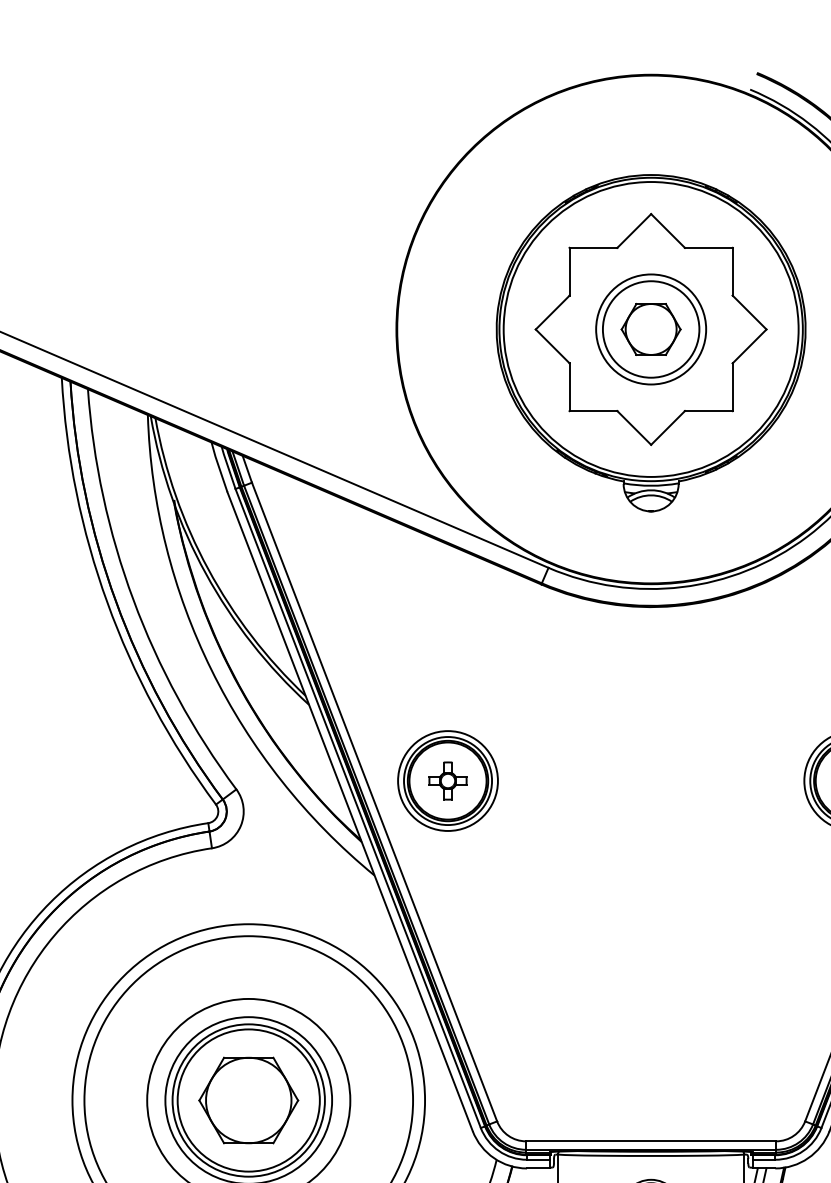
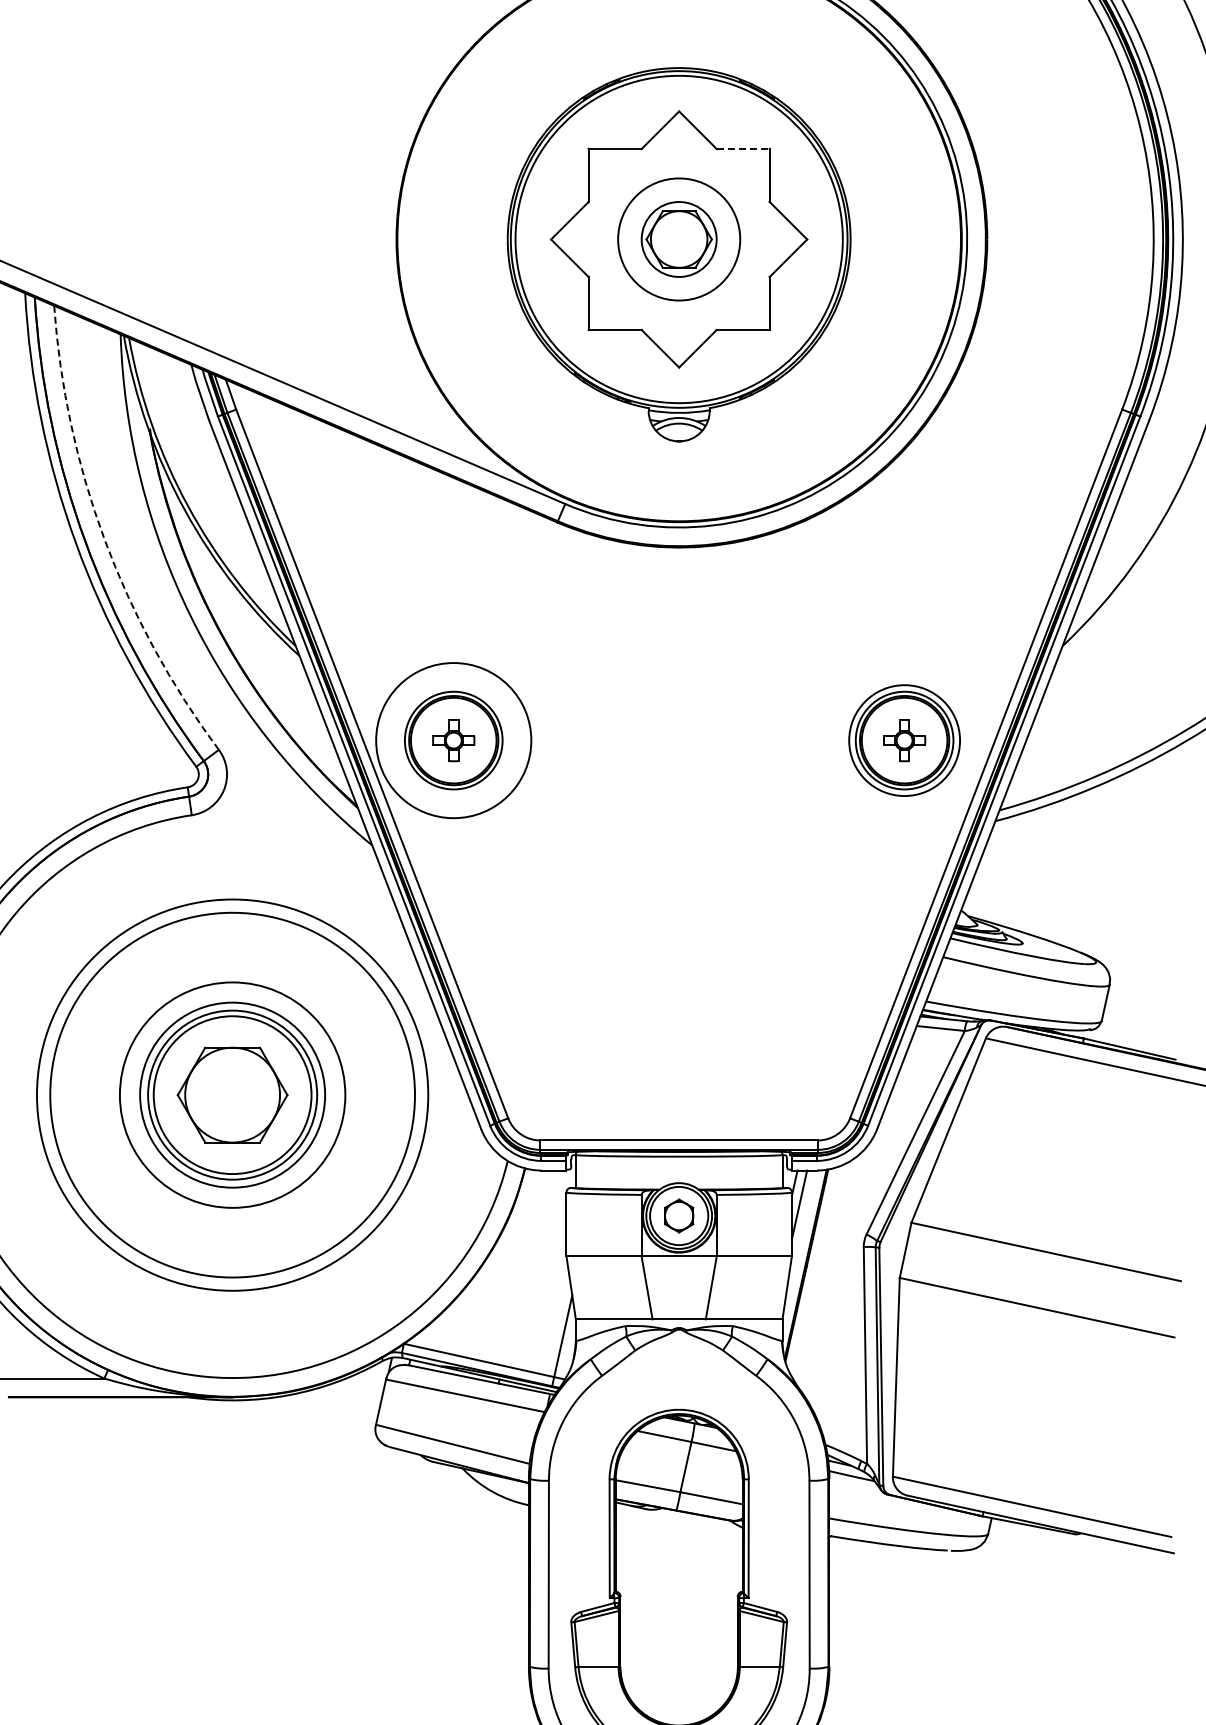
line: (709, 247) -> (743, 148), solid -> dashed
circle: (650, 329) -> (678, 239), size x0.7
arc: (133, 599) -> (104, 539), solid -> dashed
circle: (447, 780) -> (453, 740), size x1.4

